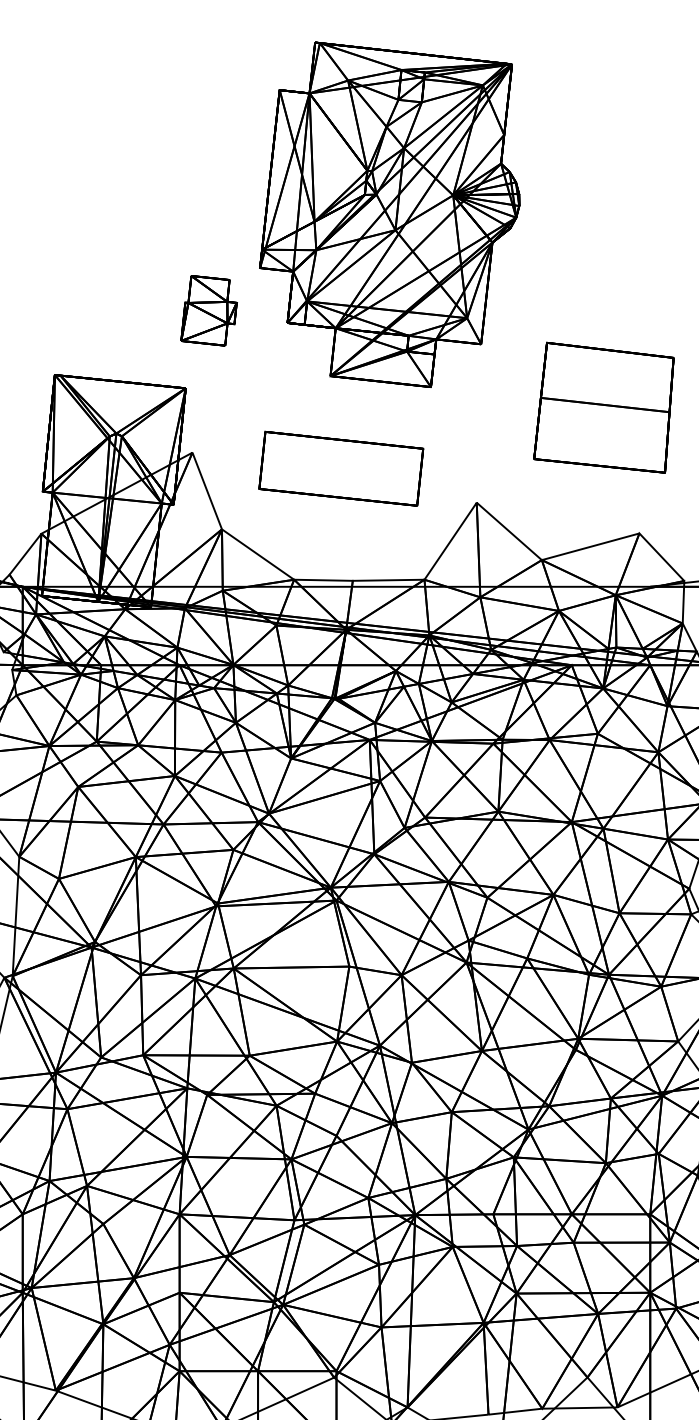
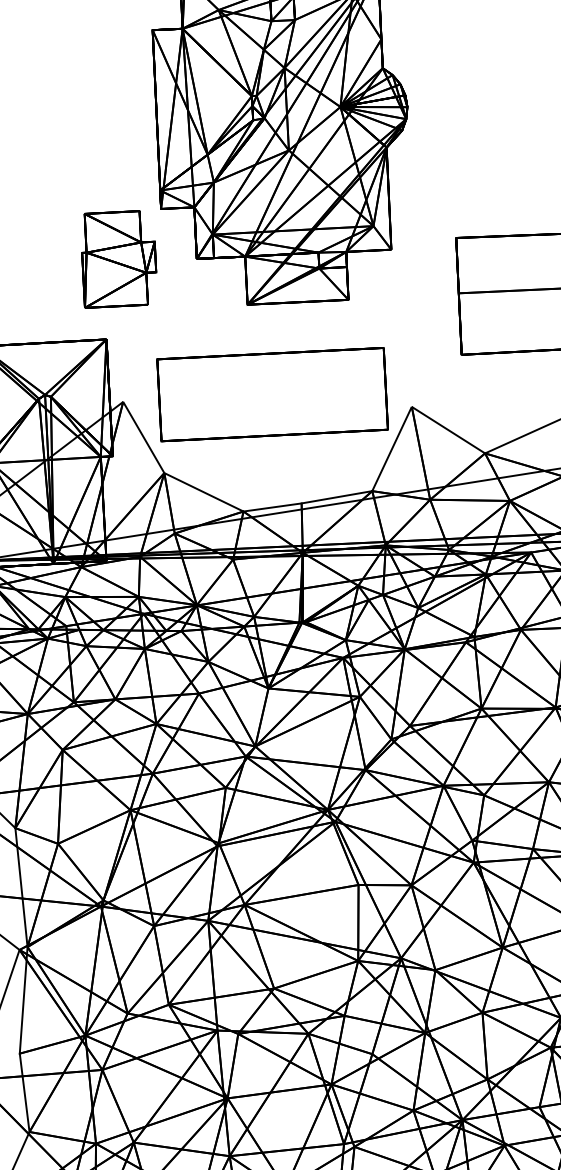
part: (208, 310) -> (116, 258), size x1.43
part: (341, 468) -> (272, 394), size x1.43

